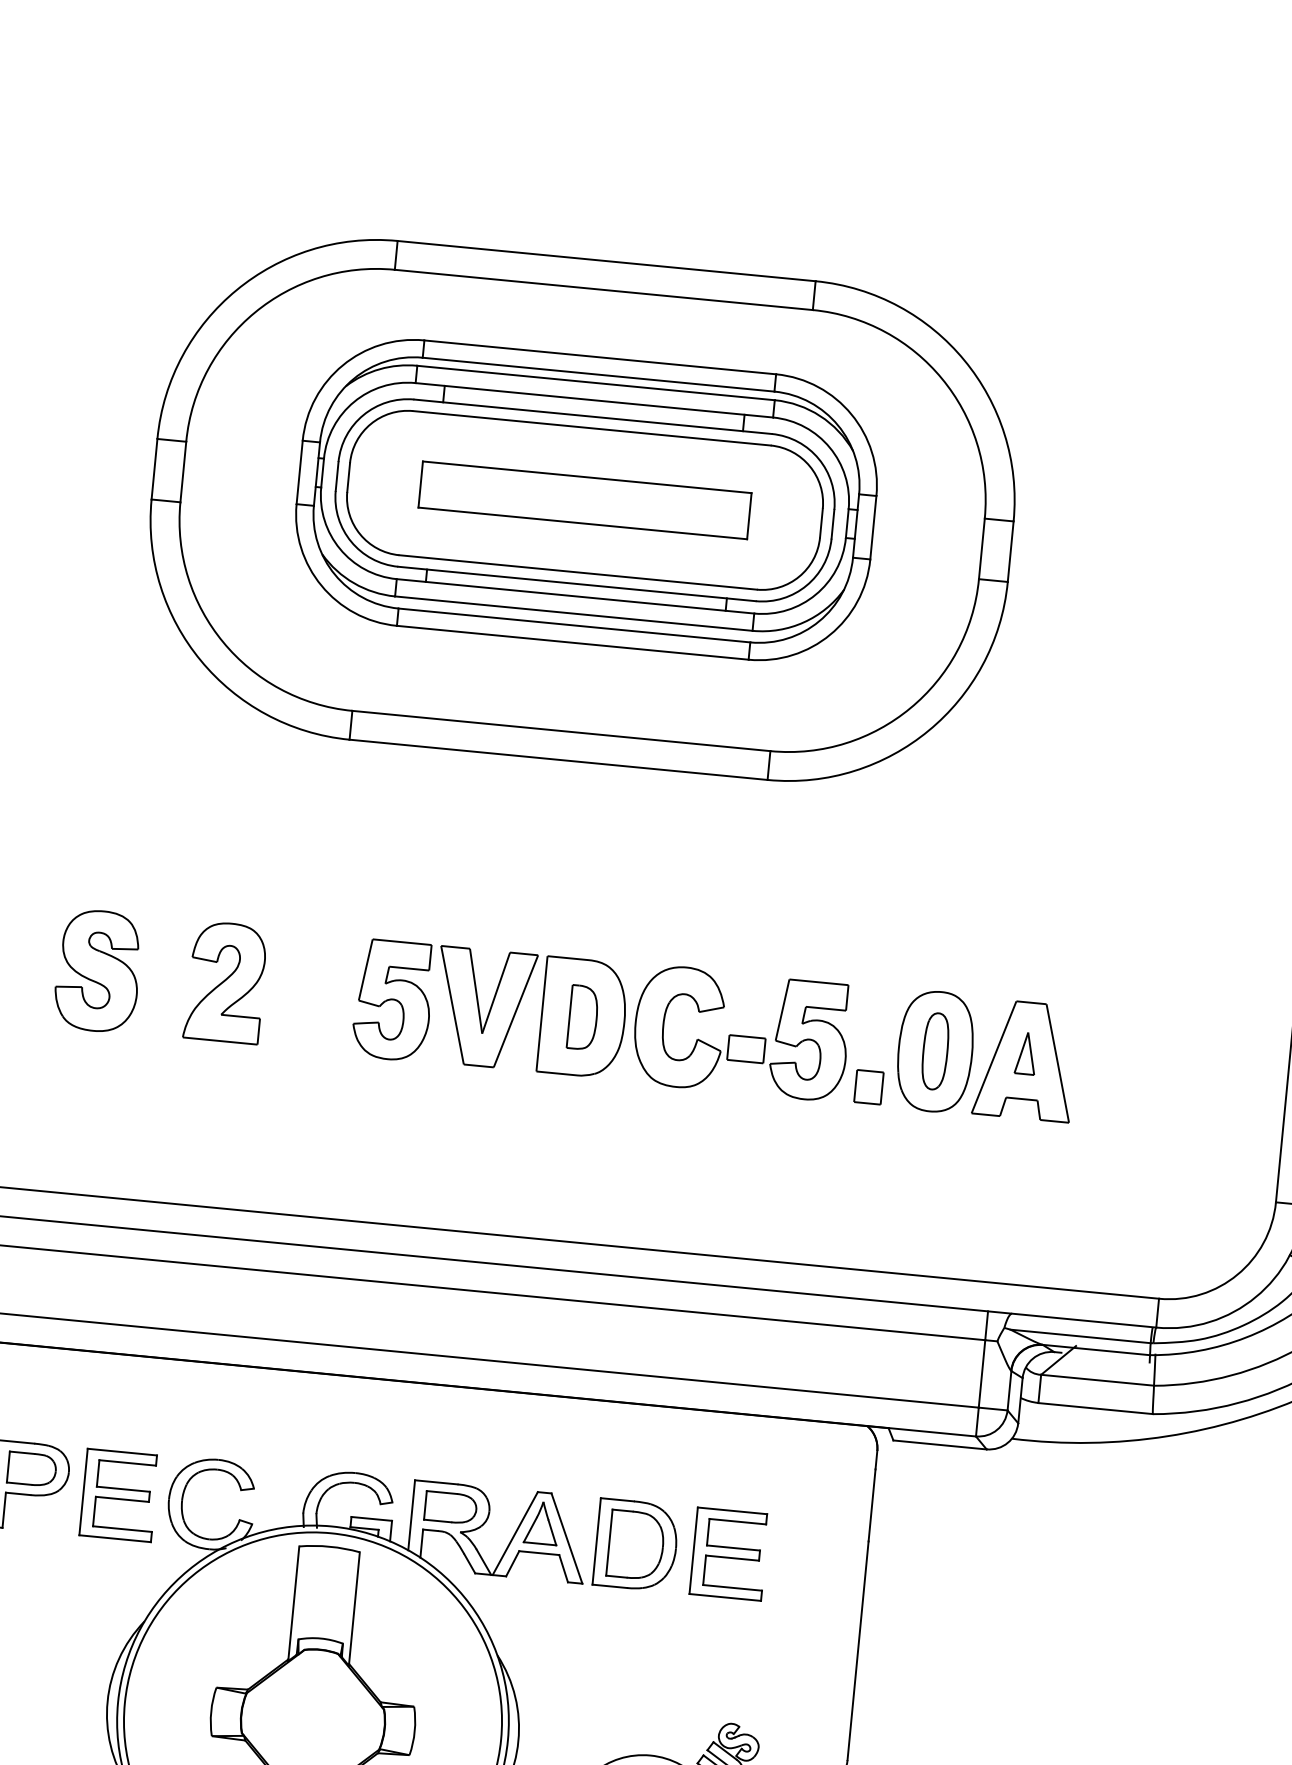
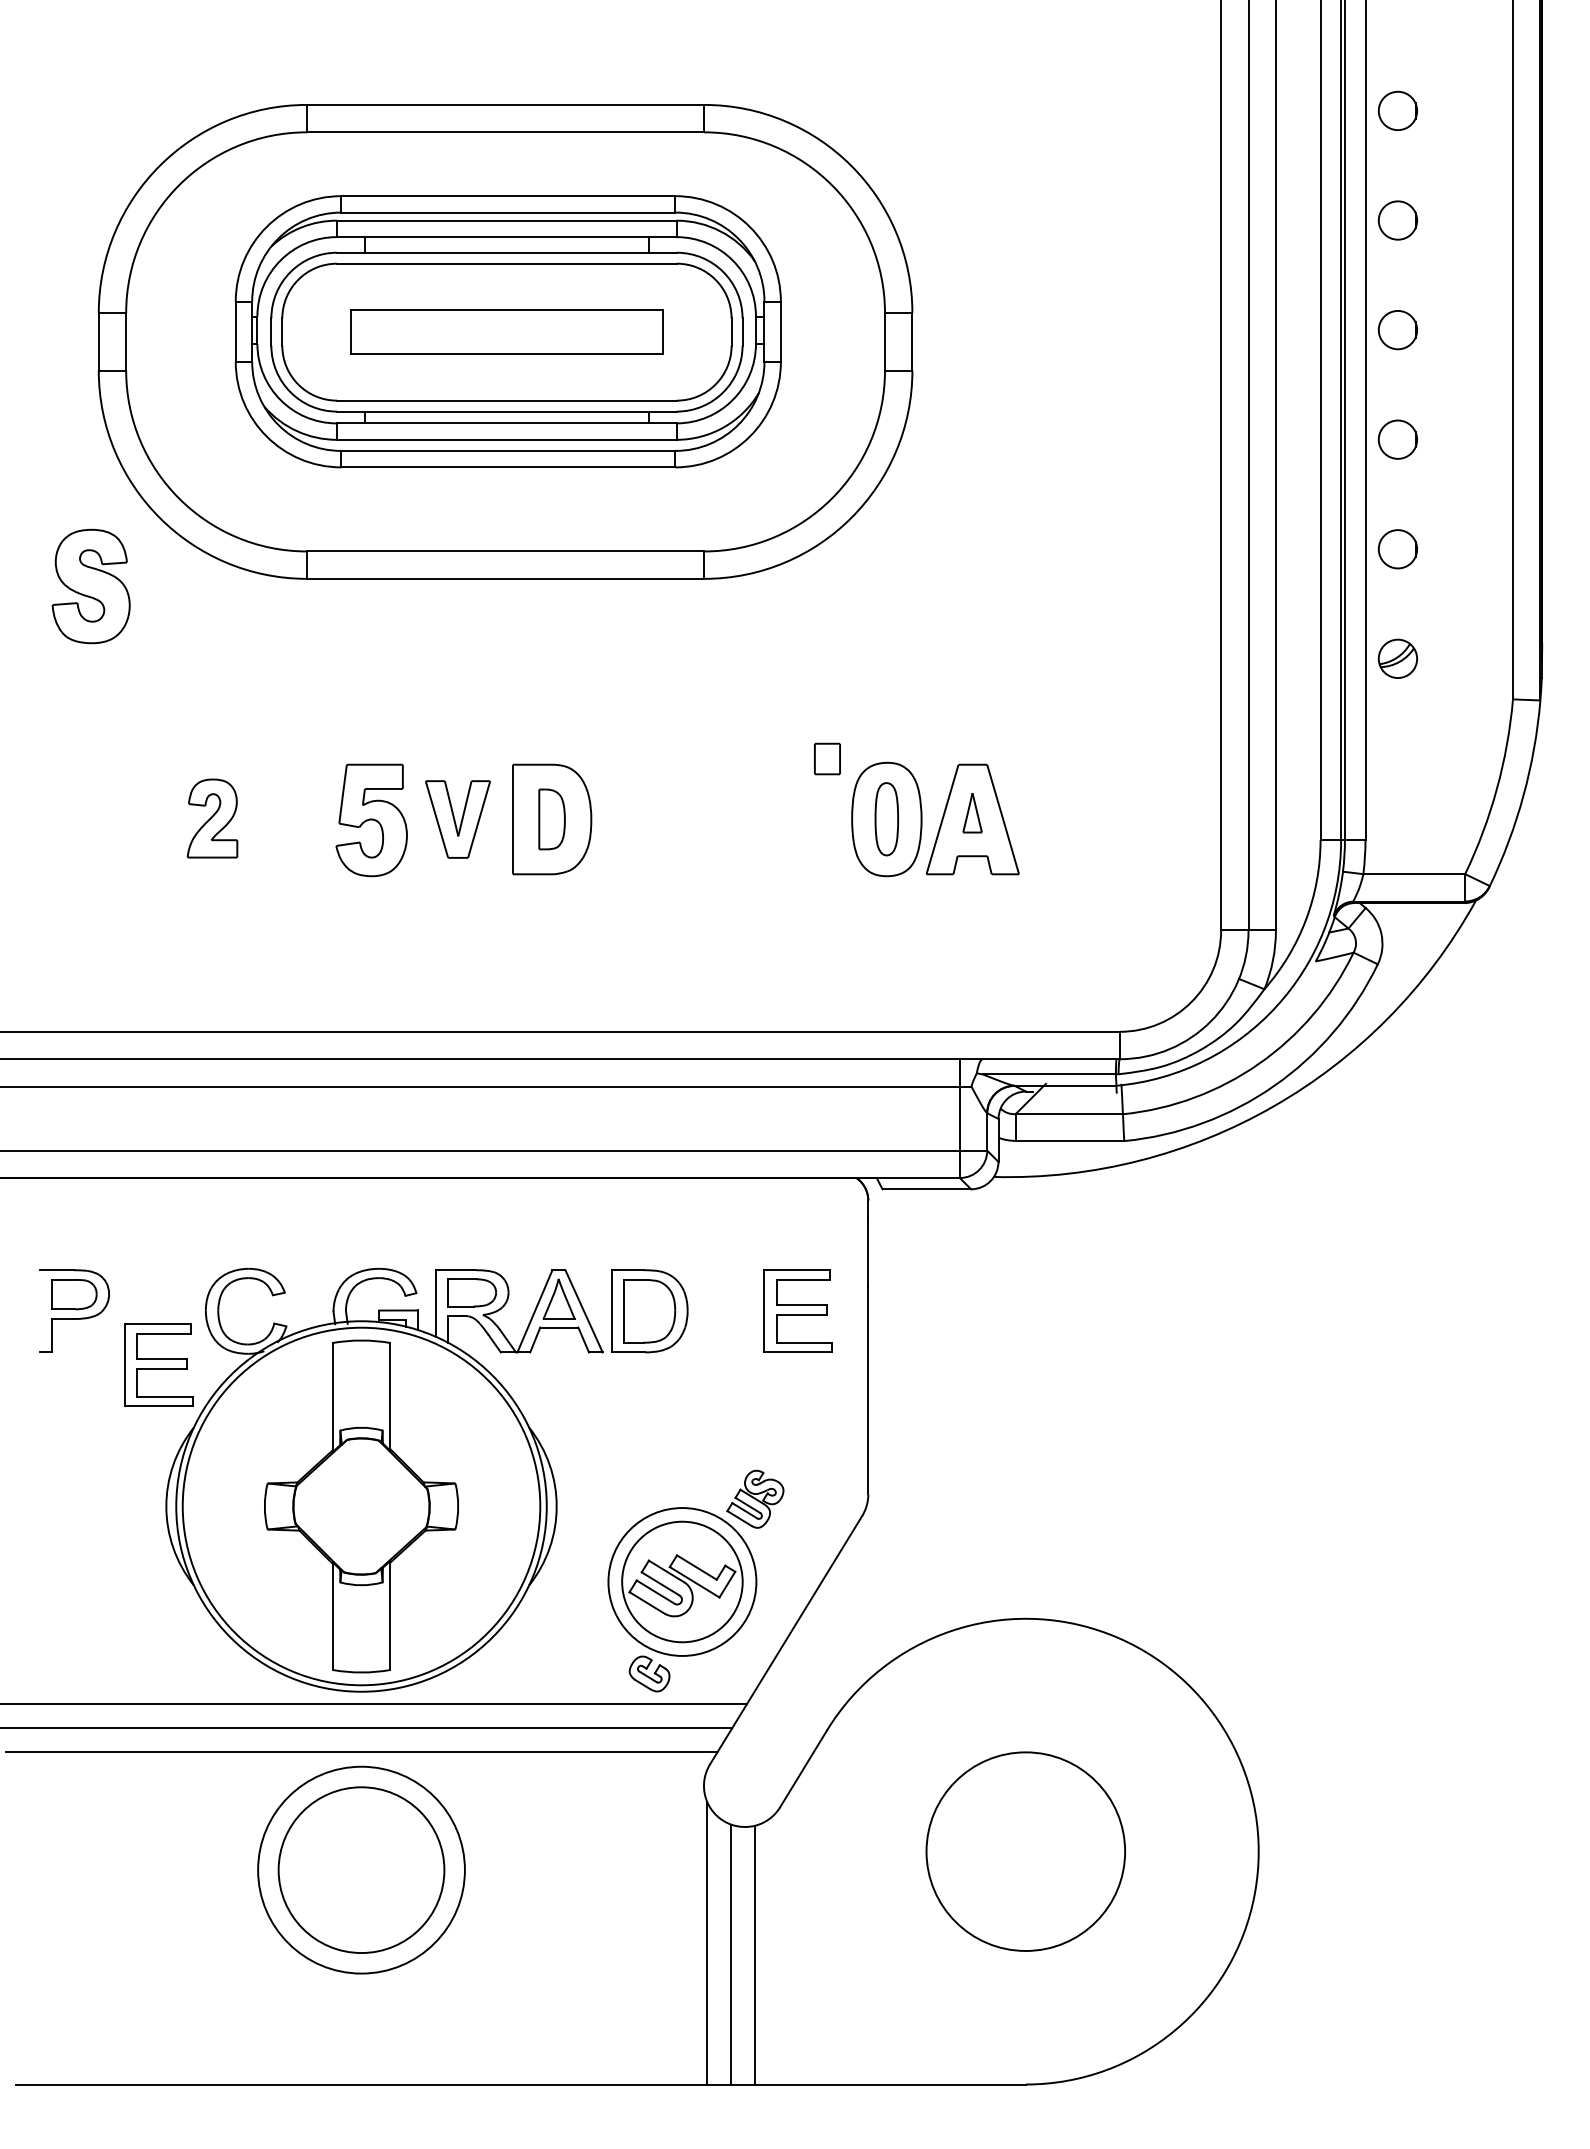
part: (97, 970) -> (90, 586), moved
part: (225, 982) -> (212, 818), size x0.7
part: (483, 1008) -> (457, 819), size x0.7
part: (741, 1033) -> (702, 819), removed
part: (869, 1086) -> (827, 758), moved
part: (119, 1494) -> (158, 1364), moved
part: (728, 1553) -> (797, 1310), moved

